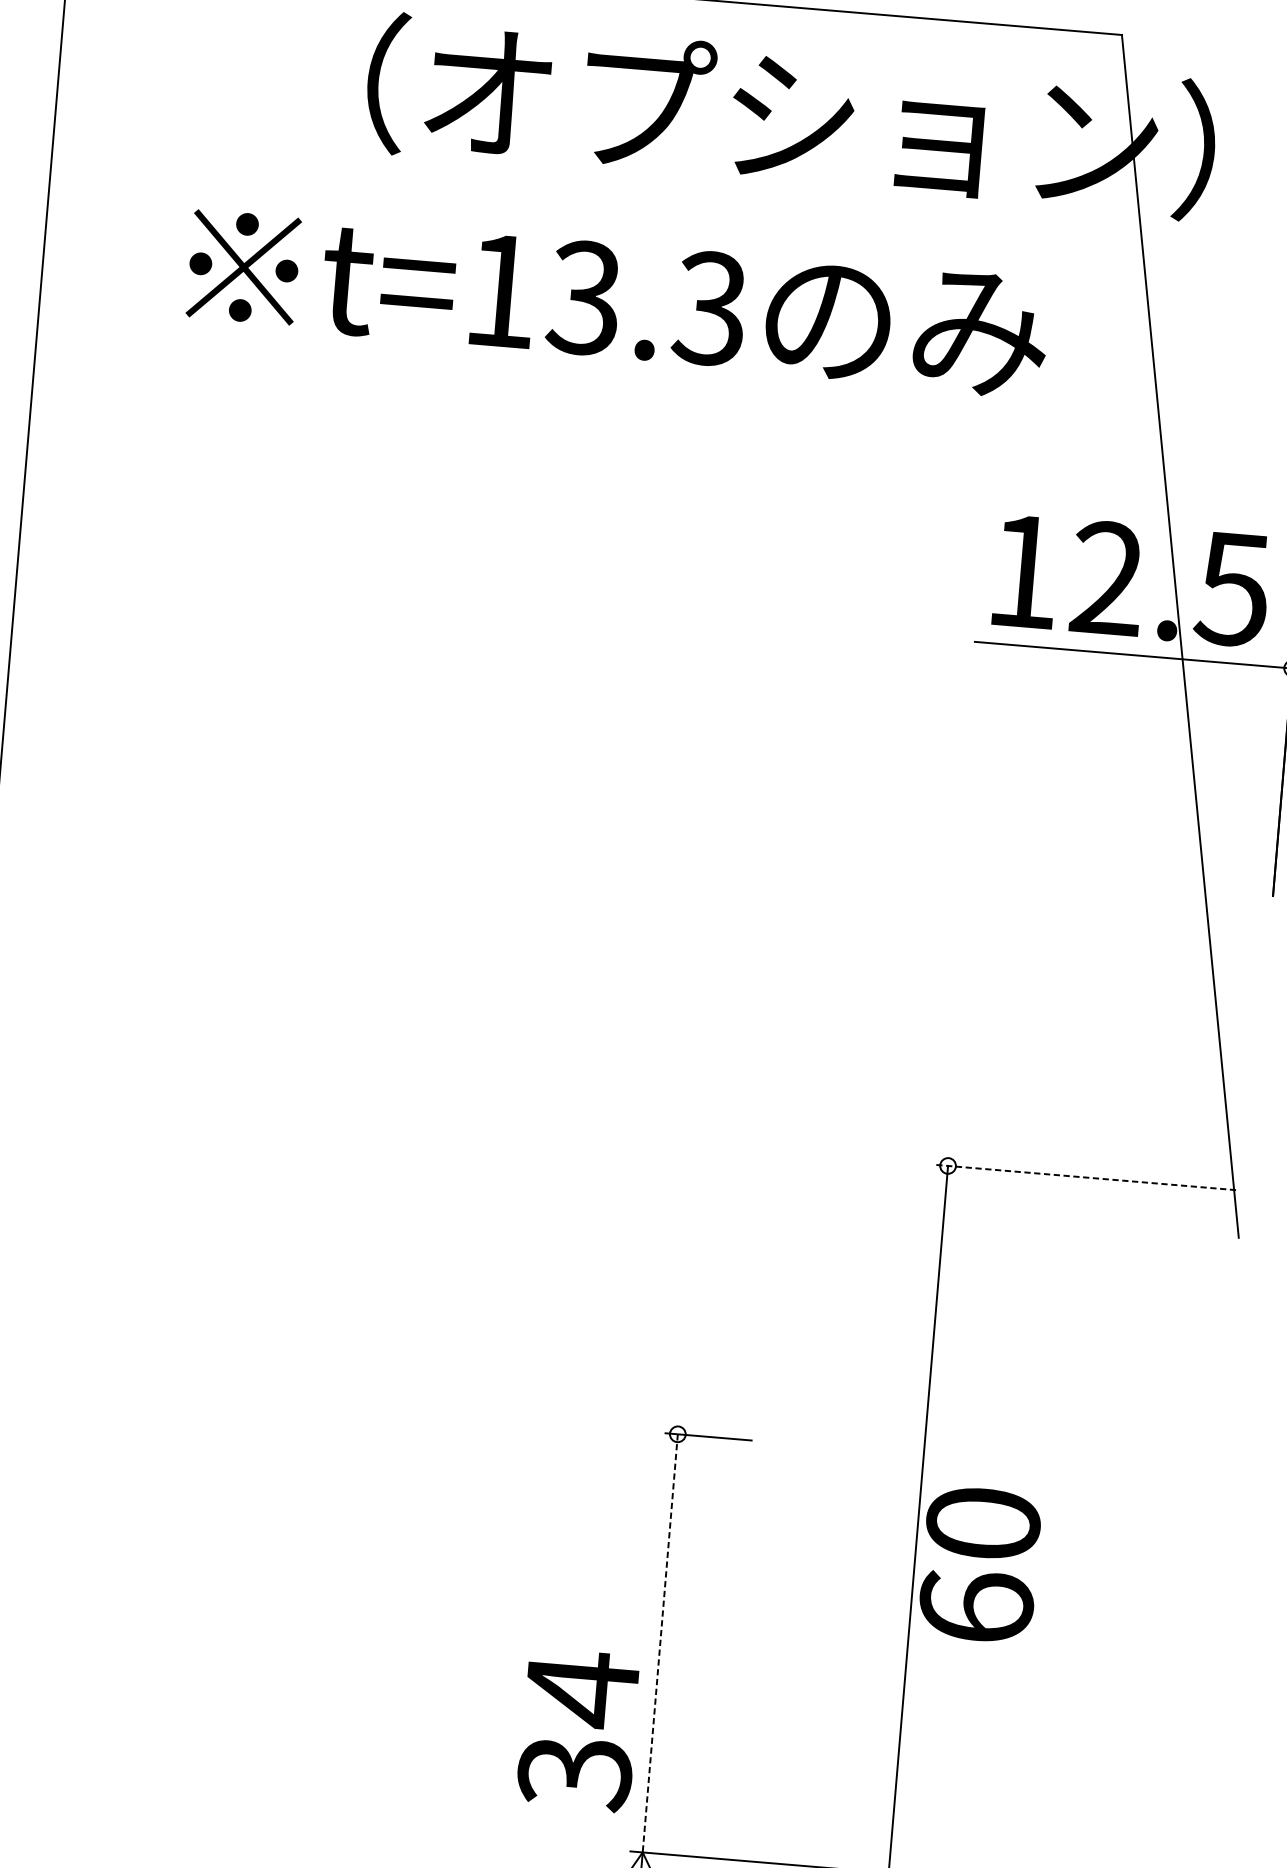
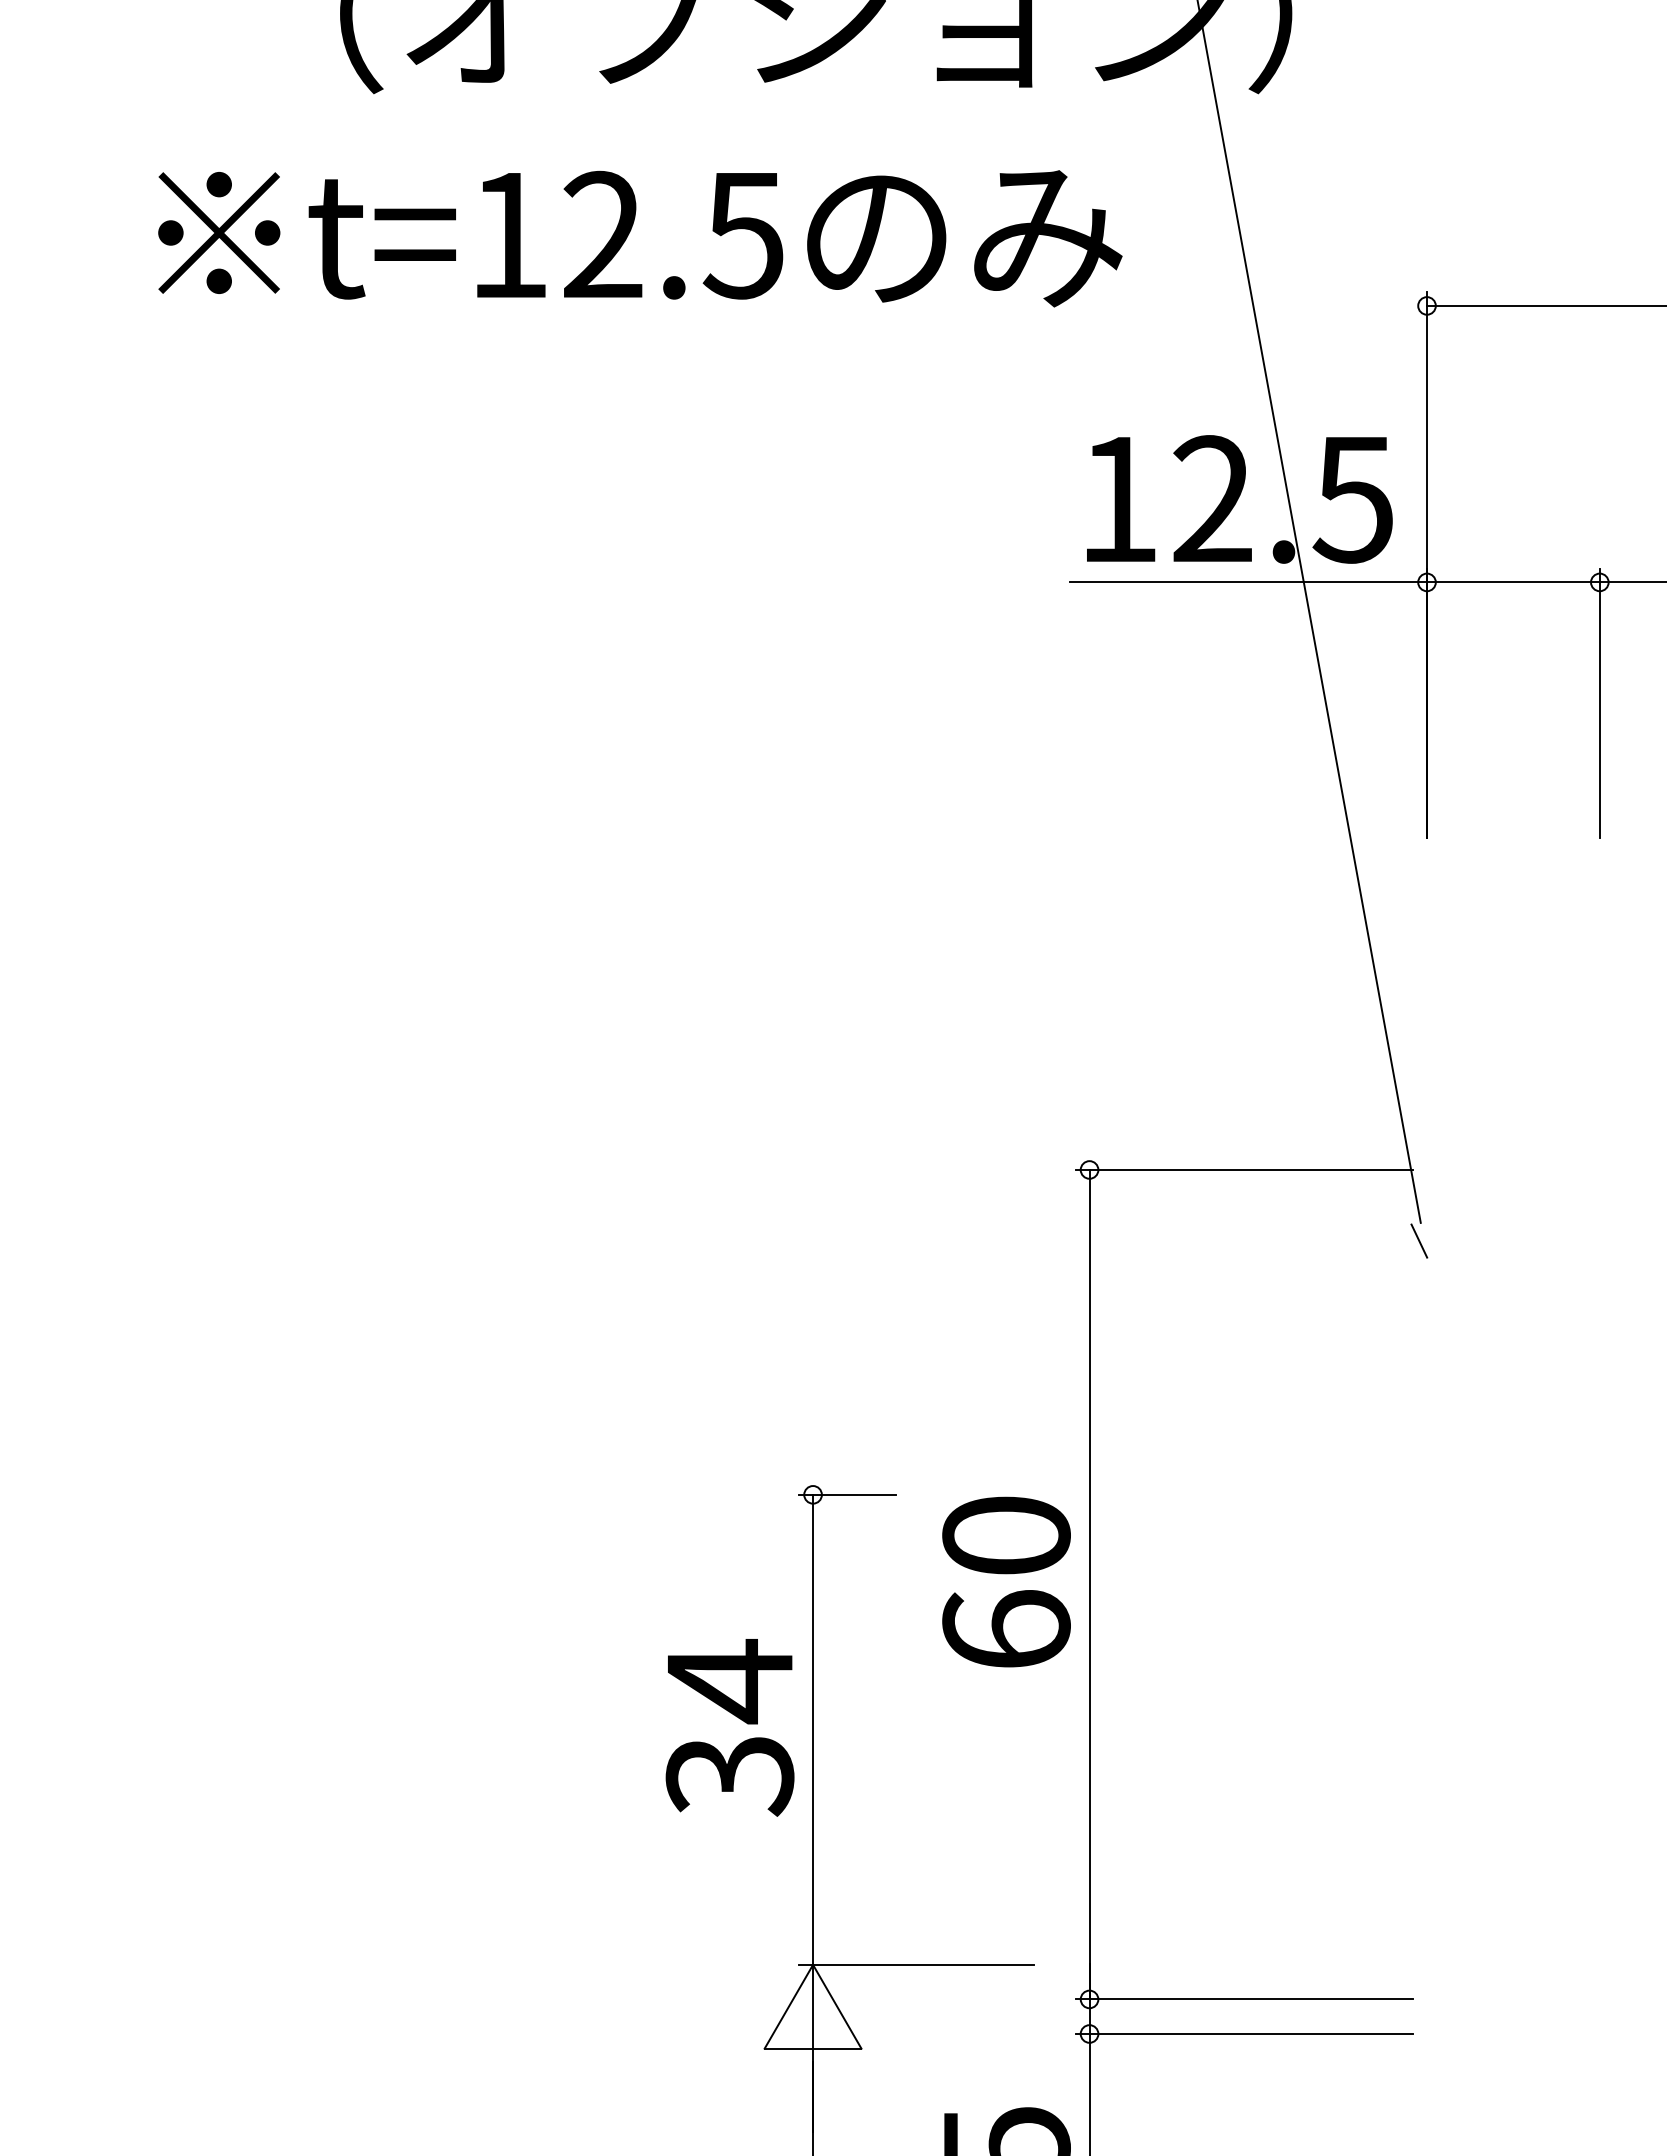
text: (646, 302) -> (672, 234), t=13.3 -> t=12.5
line: (1085, 1177) -> (1244, 1169), dashed -> solid
line: (1236, 1253) -> (1419, 1240), added
text: (979, 1564) -> (1006, 1581), moved
line: (660, 1643) -> (813, 1730), dashed -> solid
text: (578, 1730) -> (729, 1727), moved

